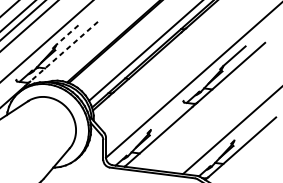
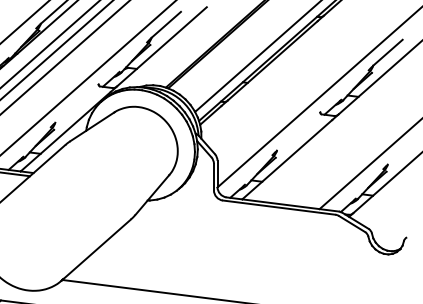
line: (67, 34) -> (166, 24), dashed -> solid
line: (63, 51) -> (161, 46), dashed -> solid

